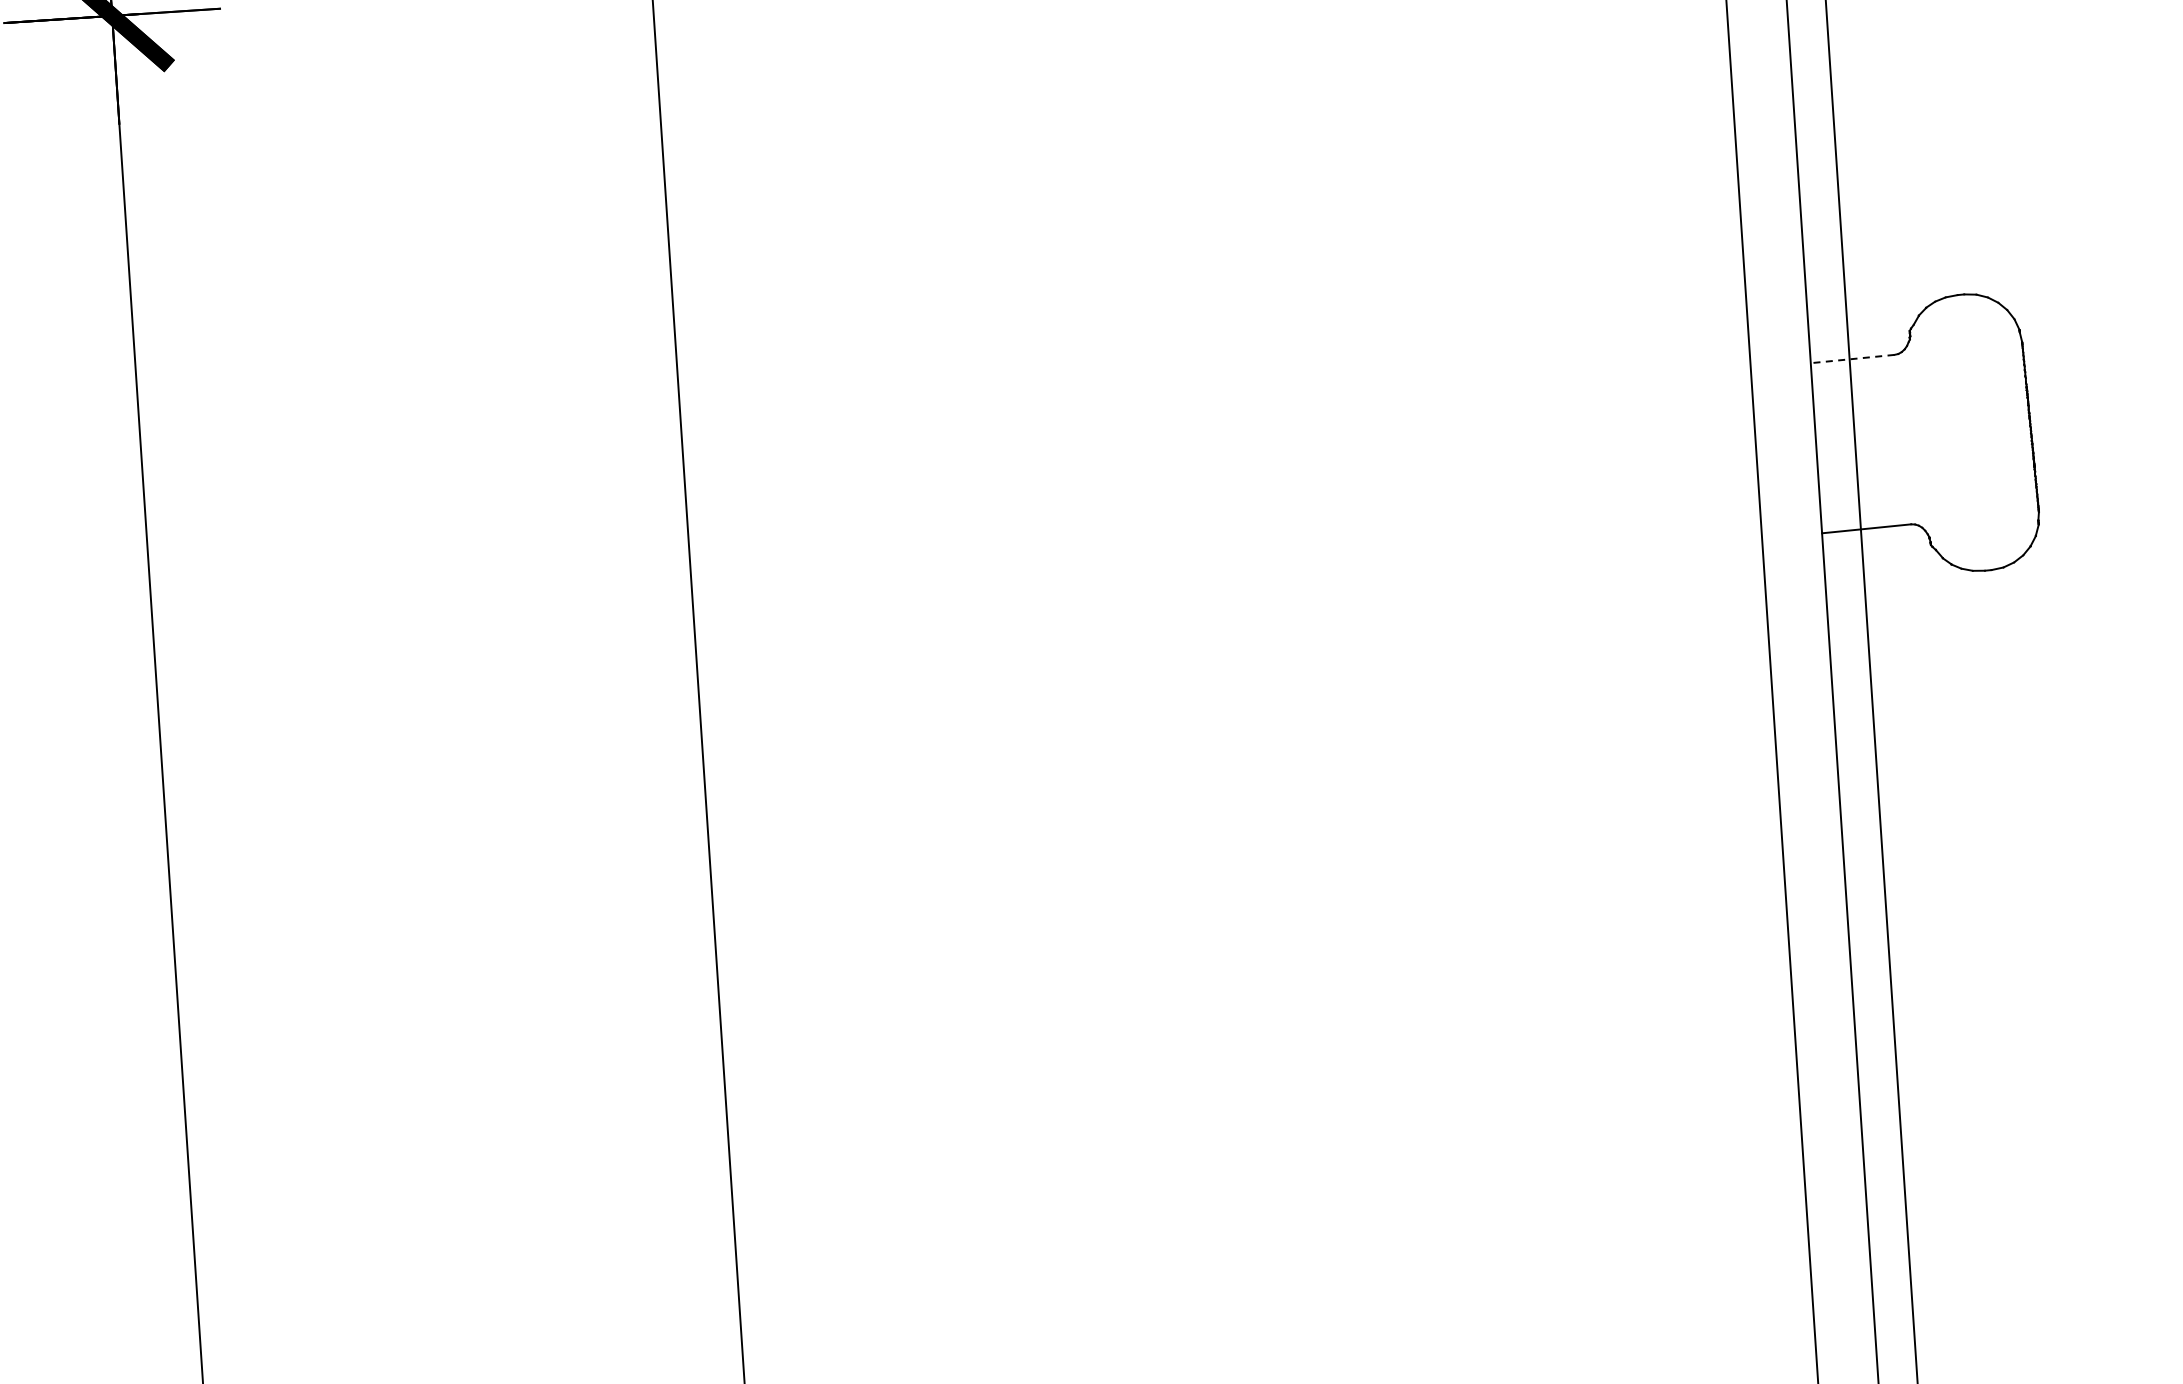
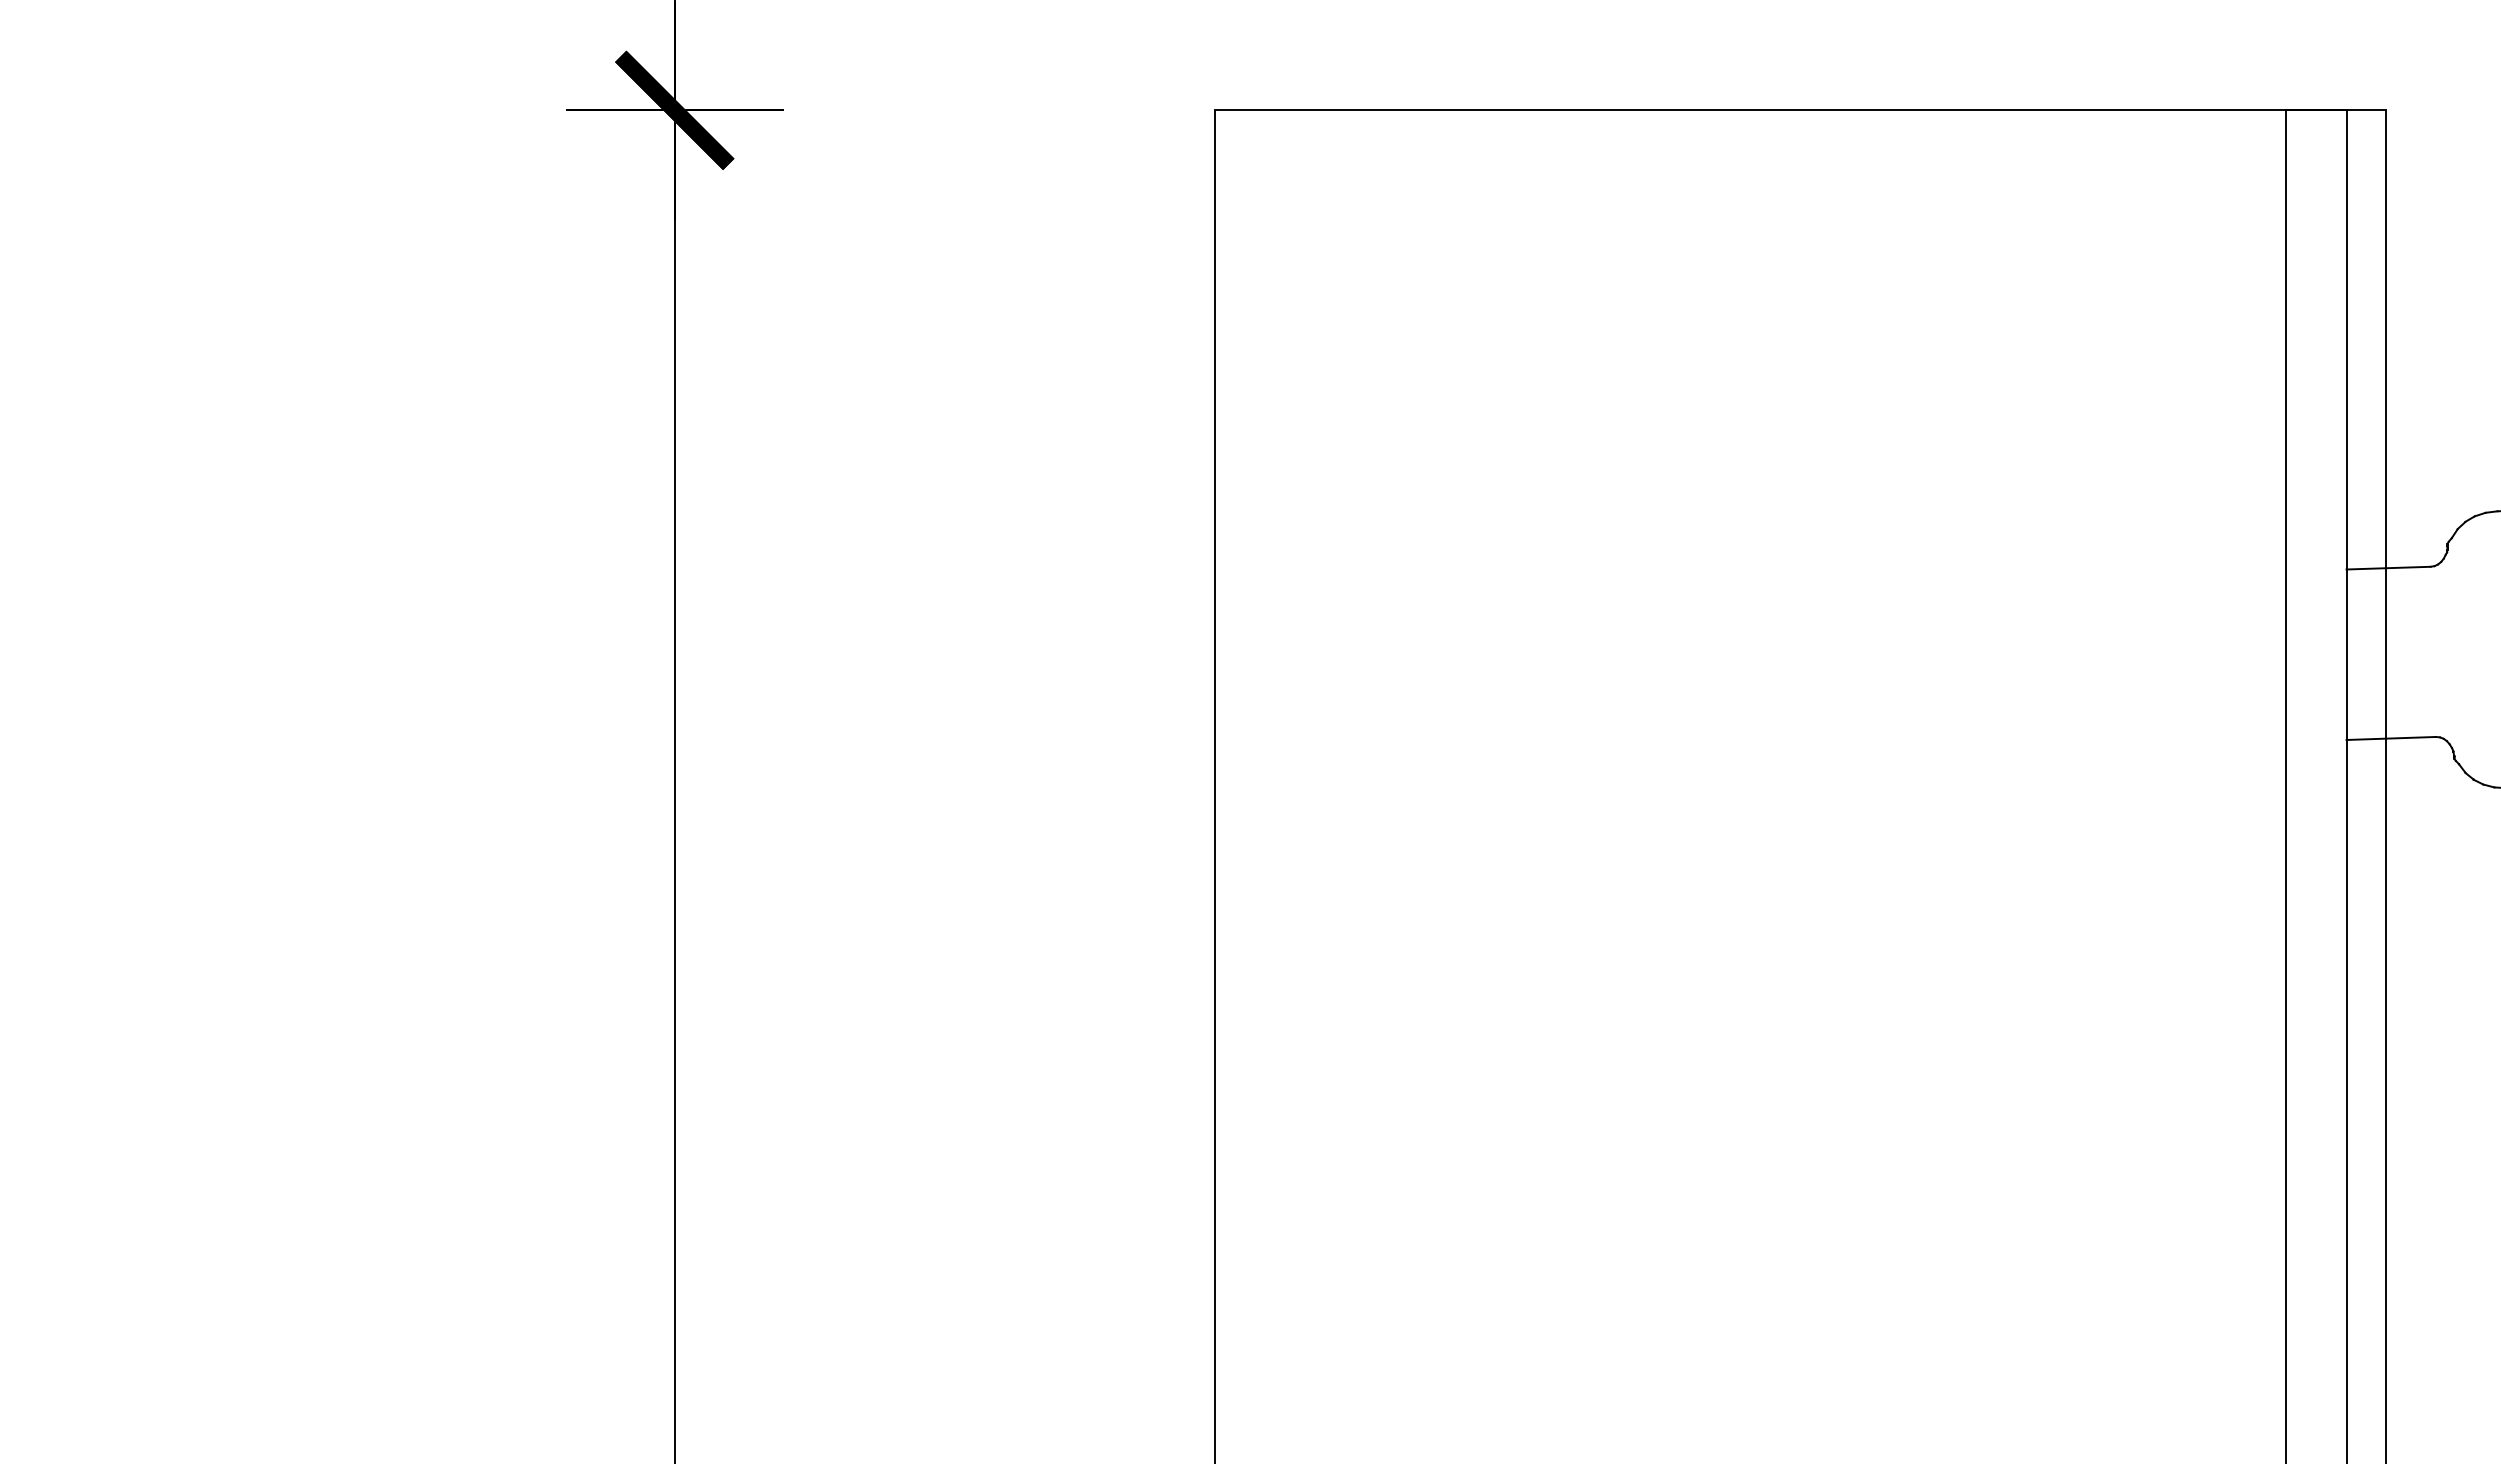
line: (1852, 359) -> (2388, 568), dashed -> solid

